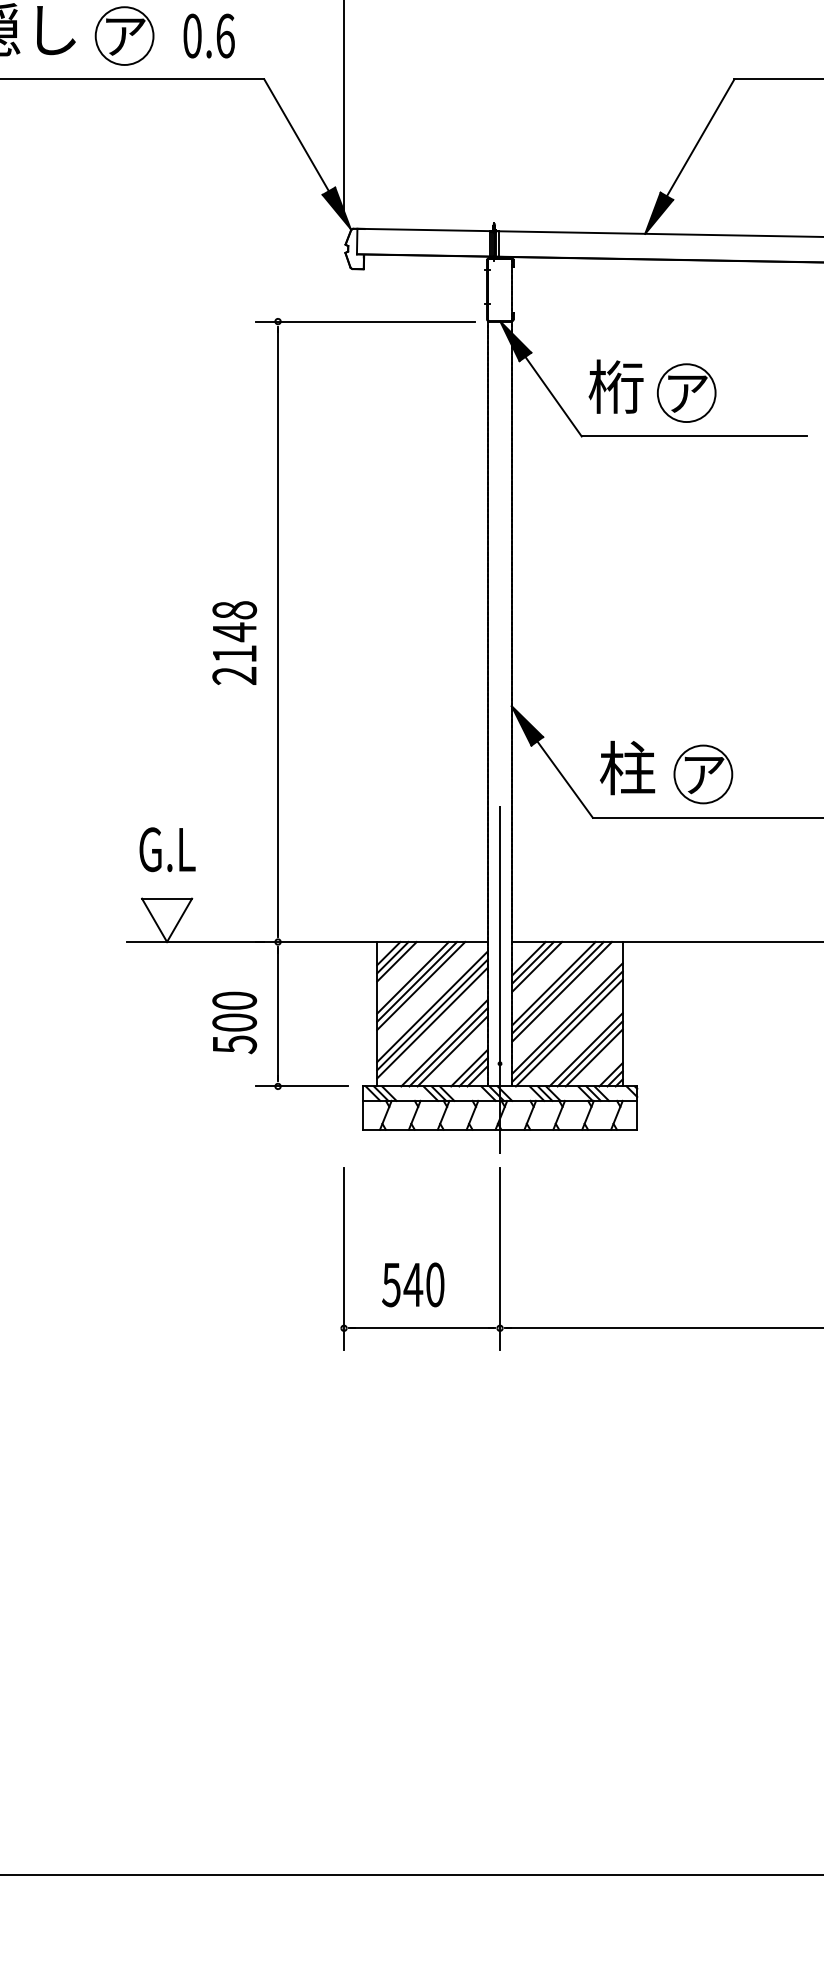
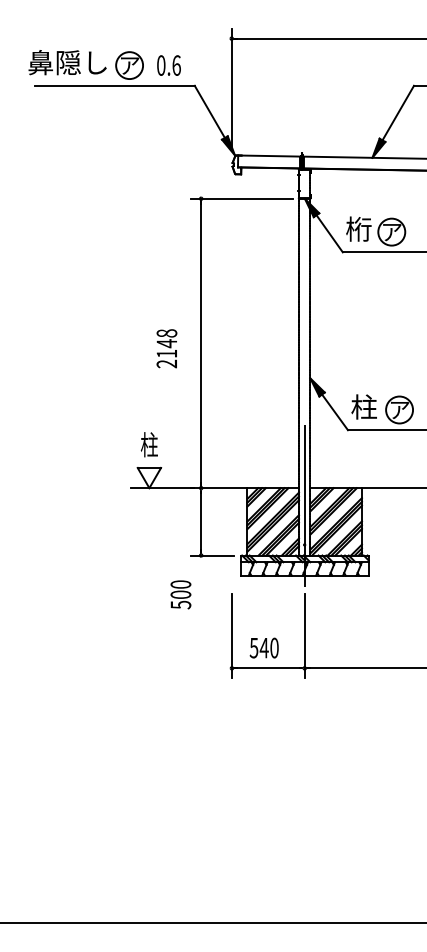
text: (233, 642) -> (166, 348), moved
text: (167, 848) -> (149, 444), G.L -> 柱
text: (233, 1022) -> (180, 594), moved

